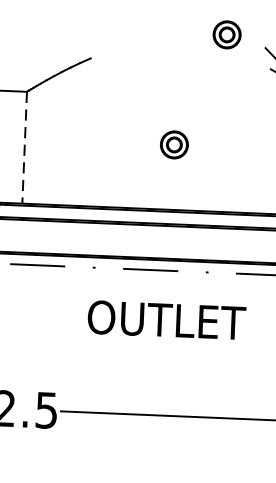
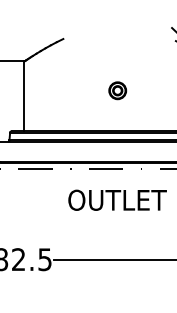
part: (226, 34) -> (147, 20), removed
line: (24, 147) -> (24, 96), dashed -> solid

